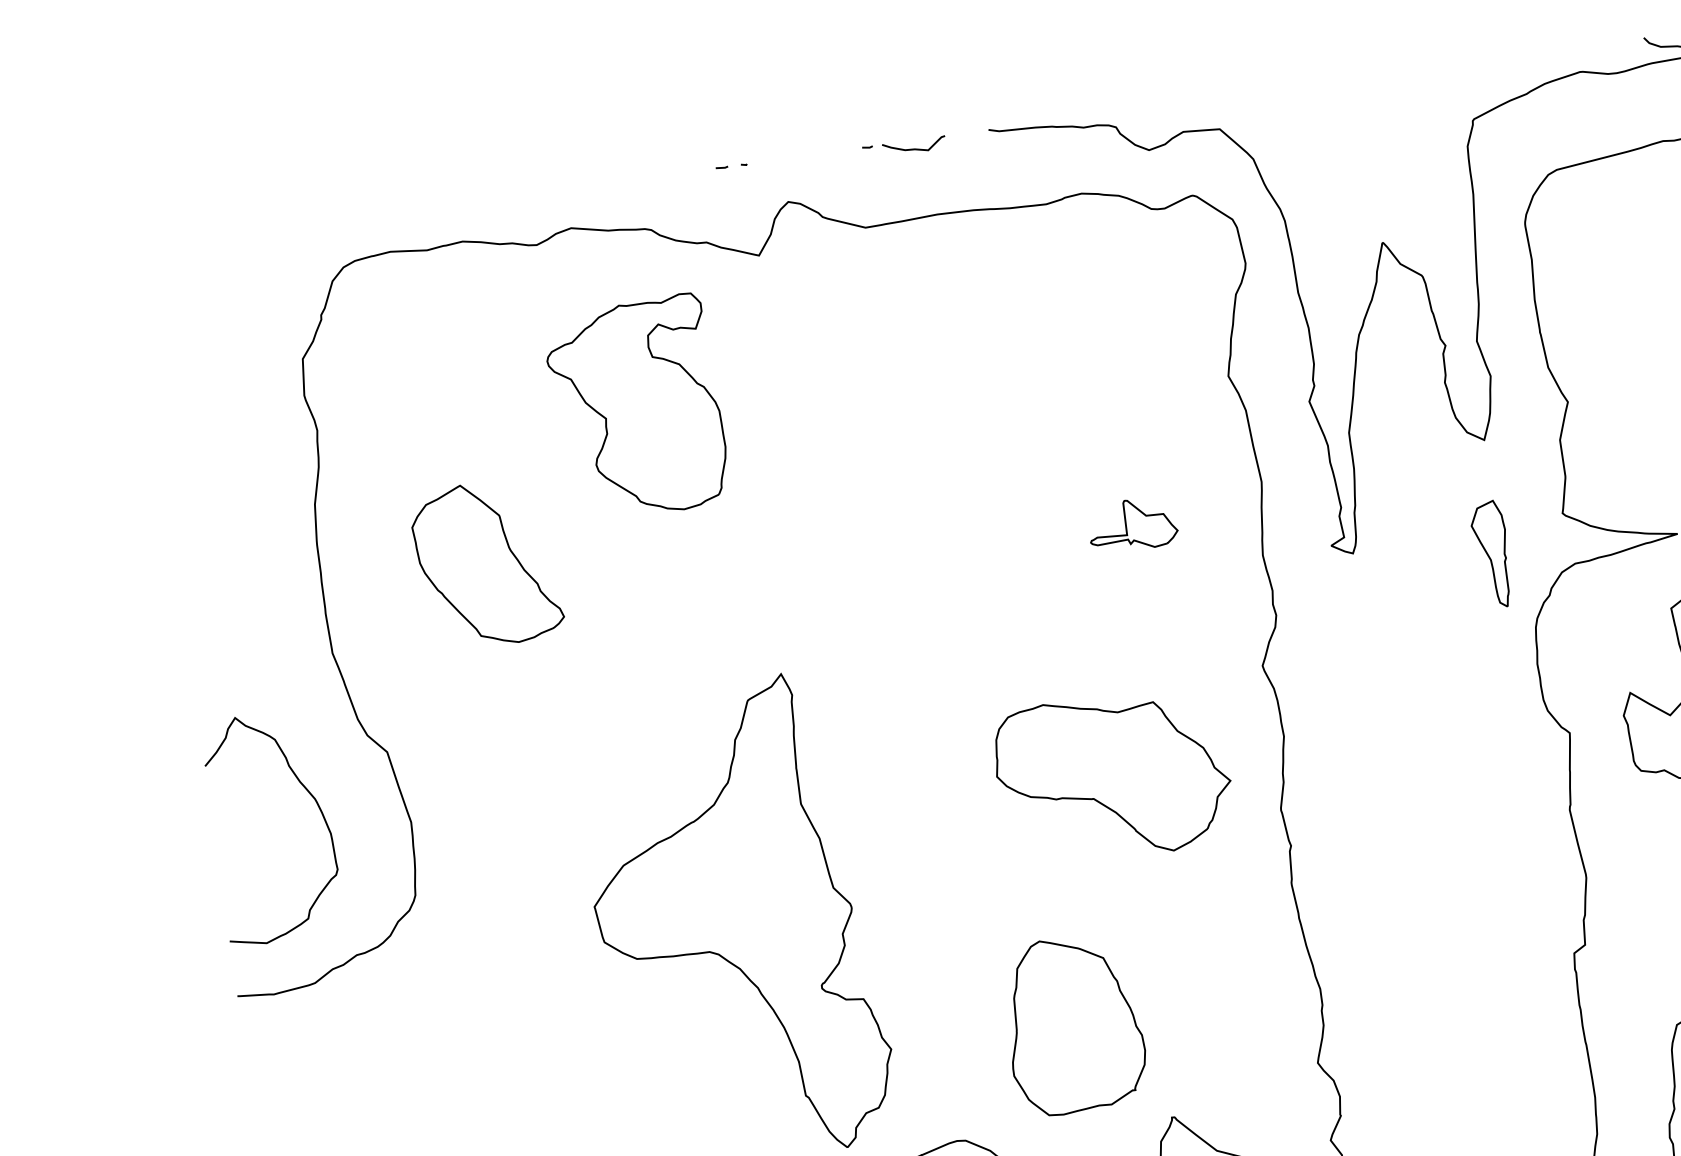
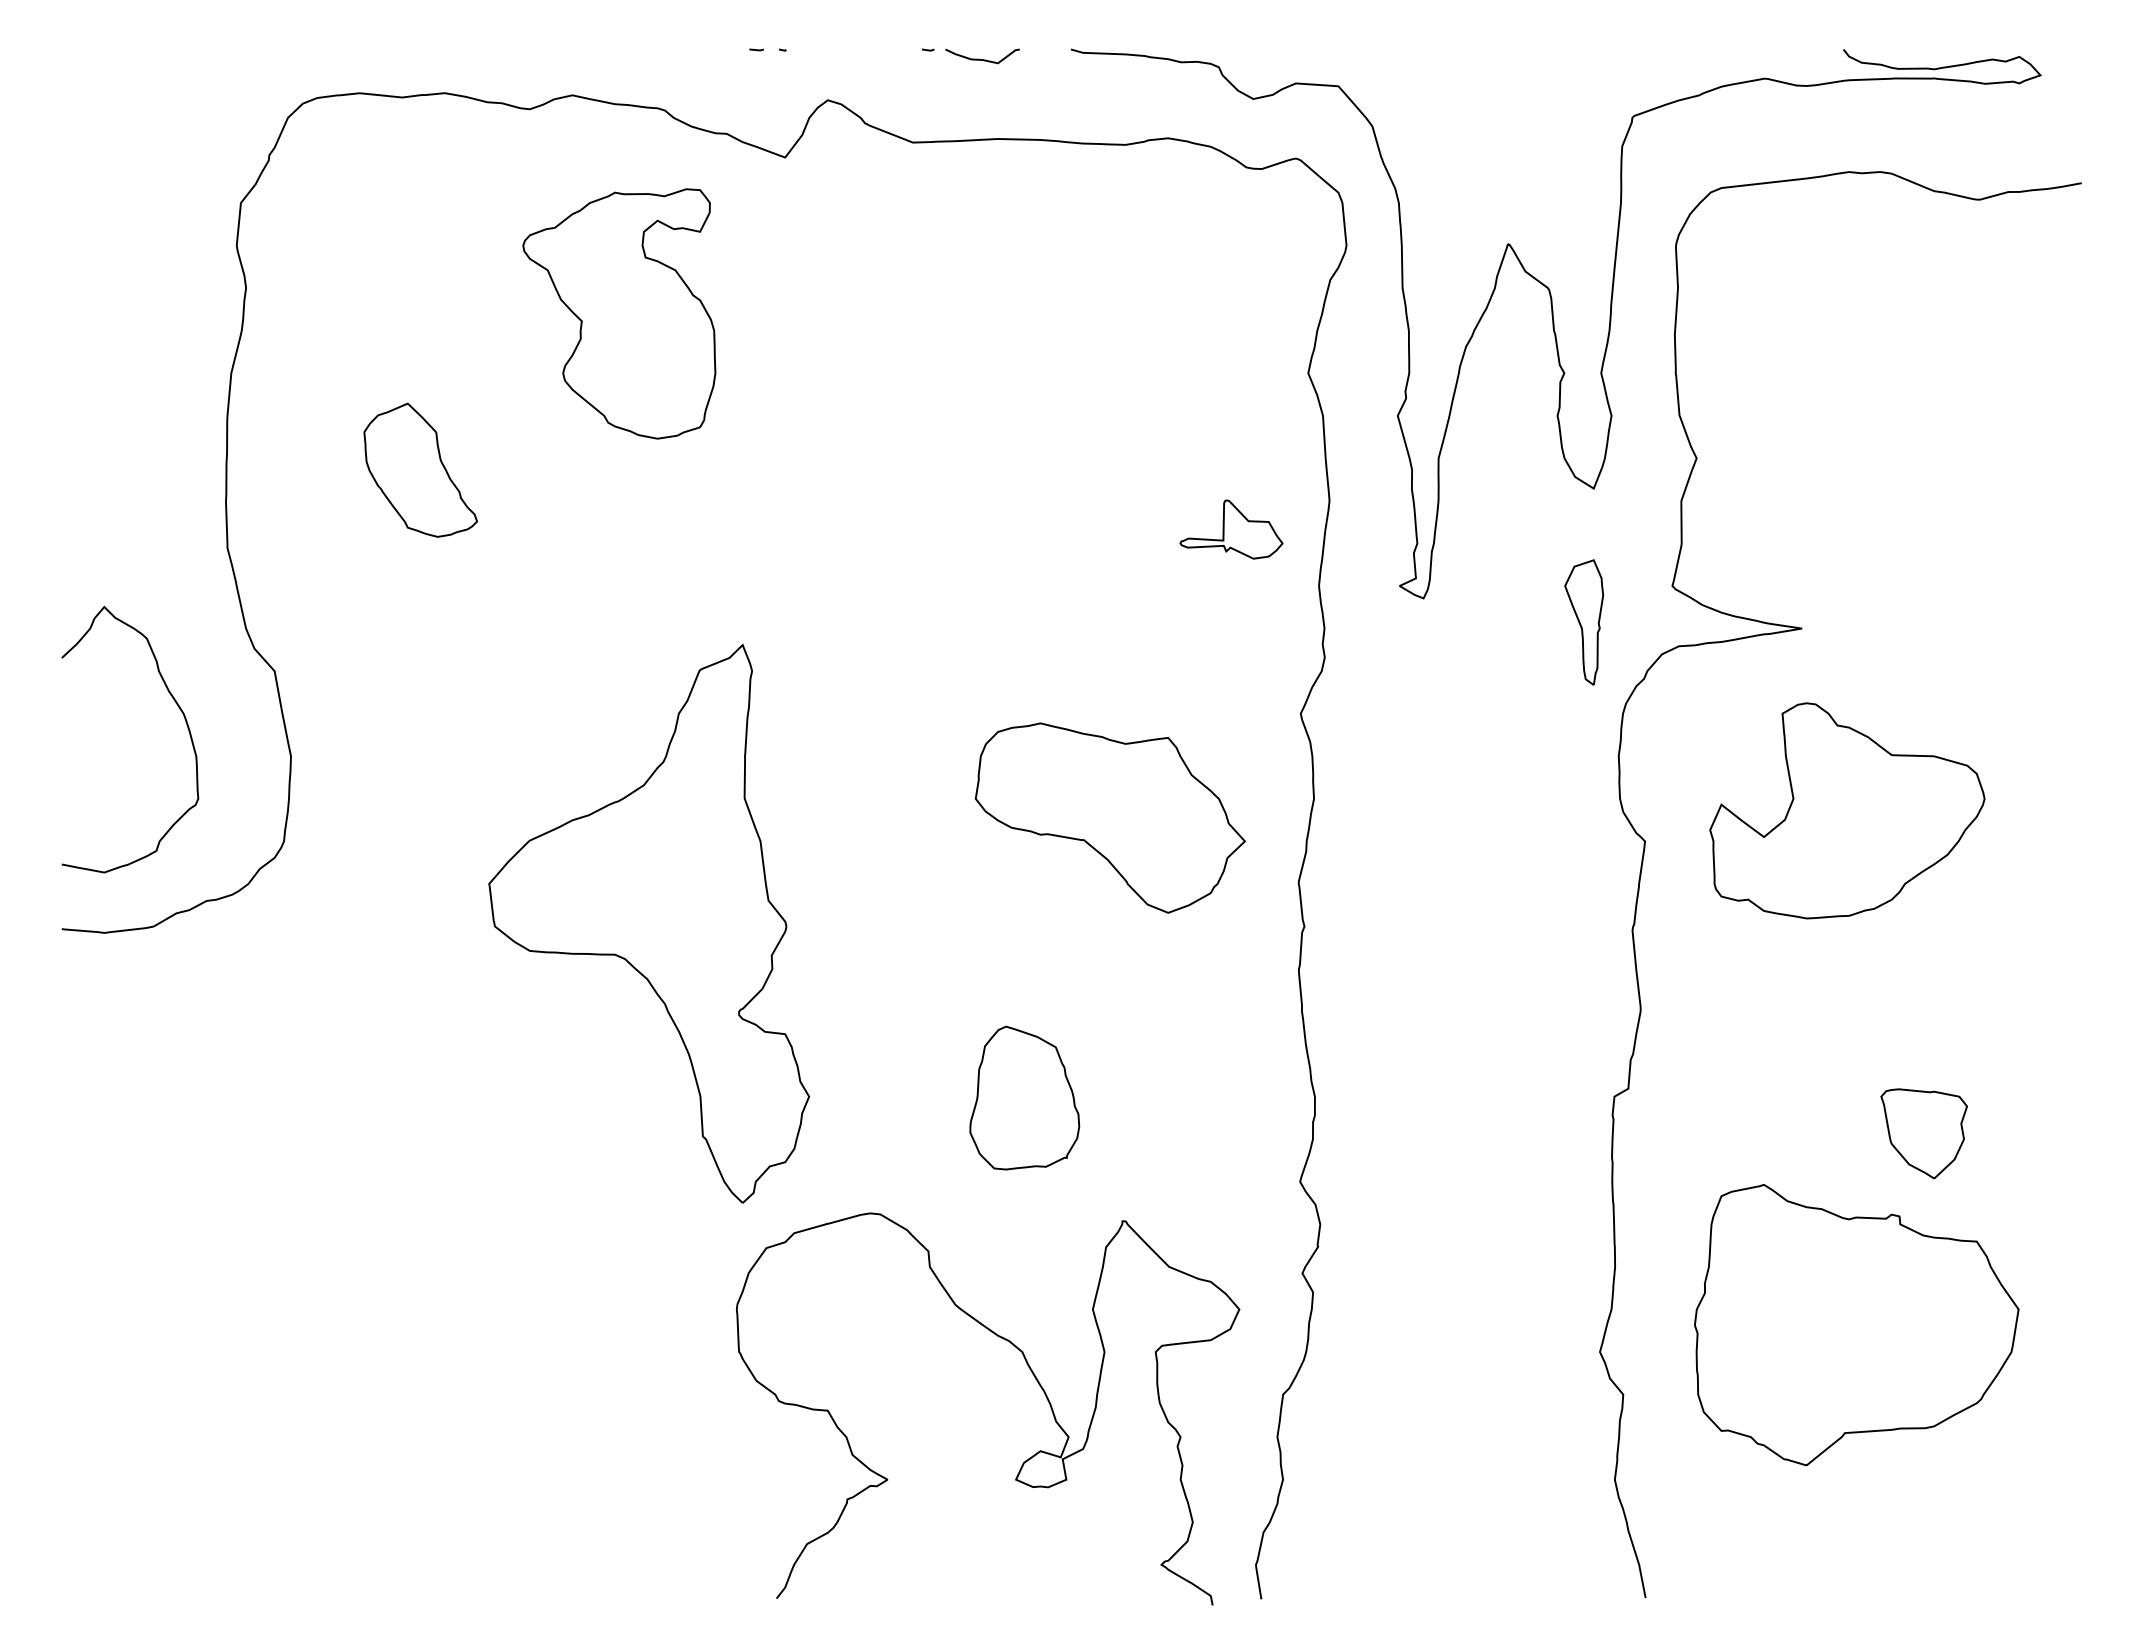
part: (1132, 524) -> (1231, 529), moved
part: (486, 564) -> (420, 470), size x0.7
part: (1074, 1024) -> (1024, 1097), size x0.7

